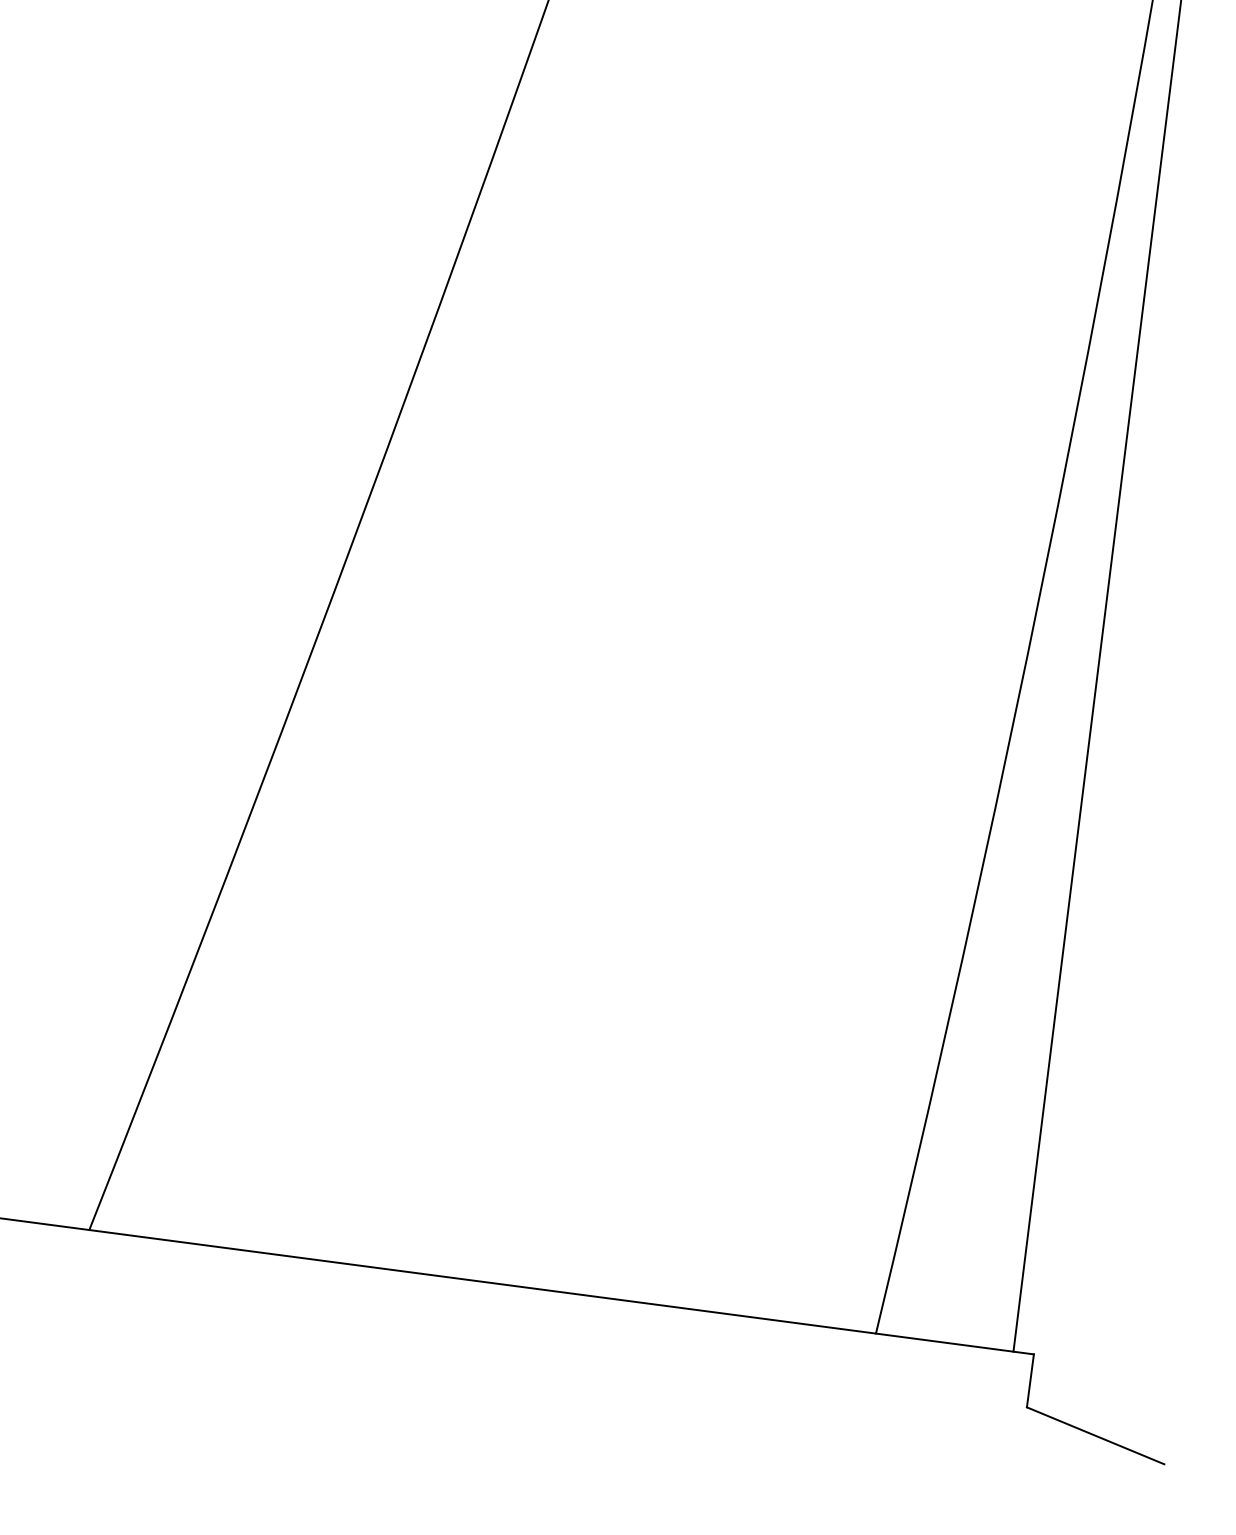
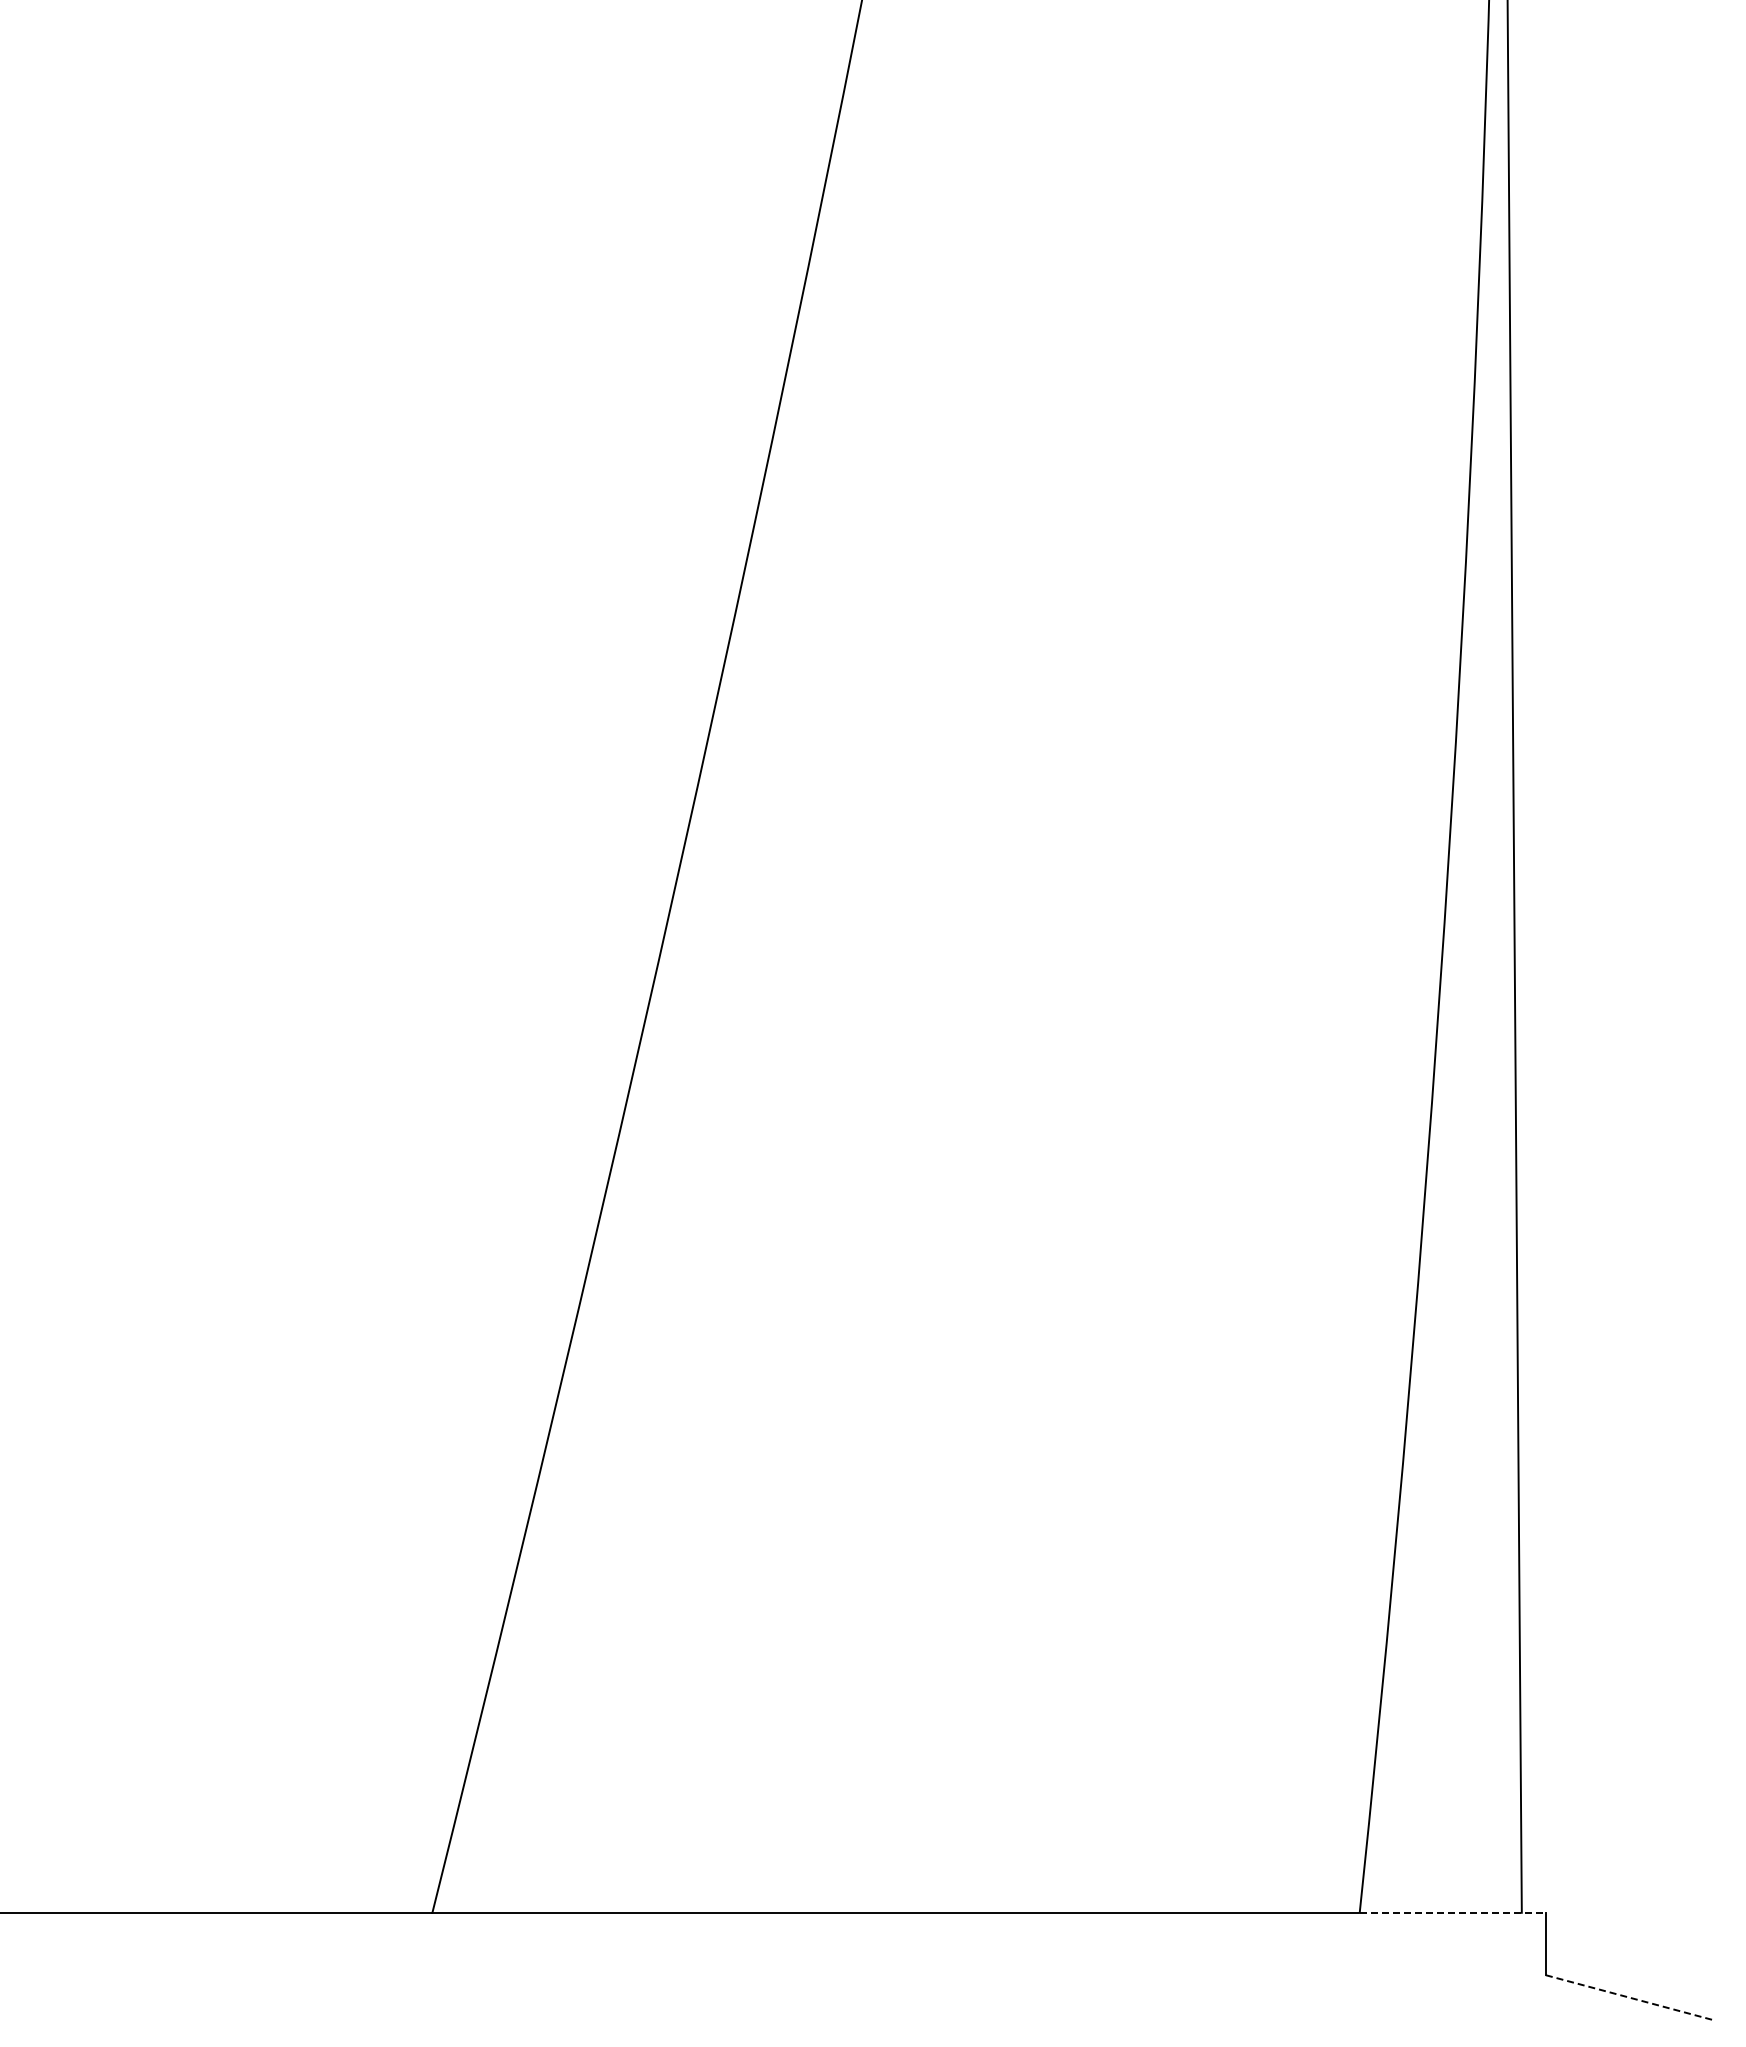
line: (955, 1343) -> (1453, 1912), solid -> dashed
line: (1095, 1435) -> (1629, 1997), solid -> dashed

